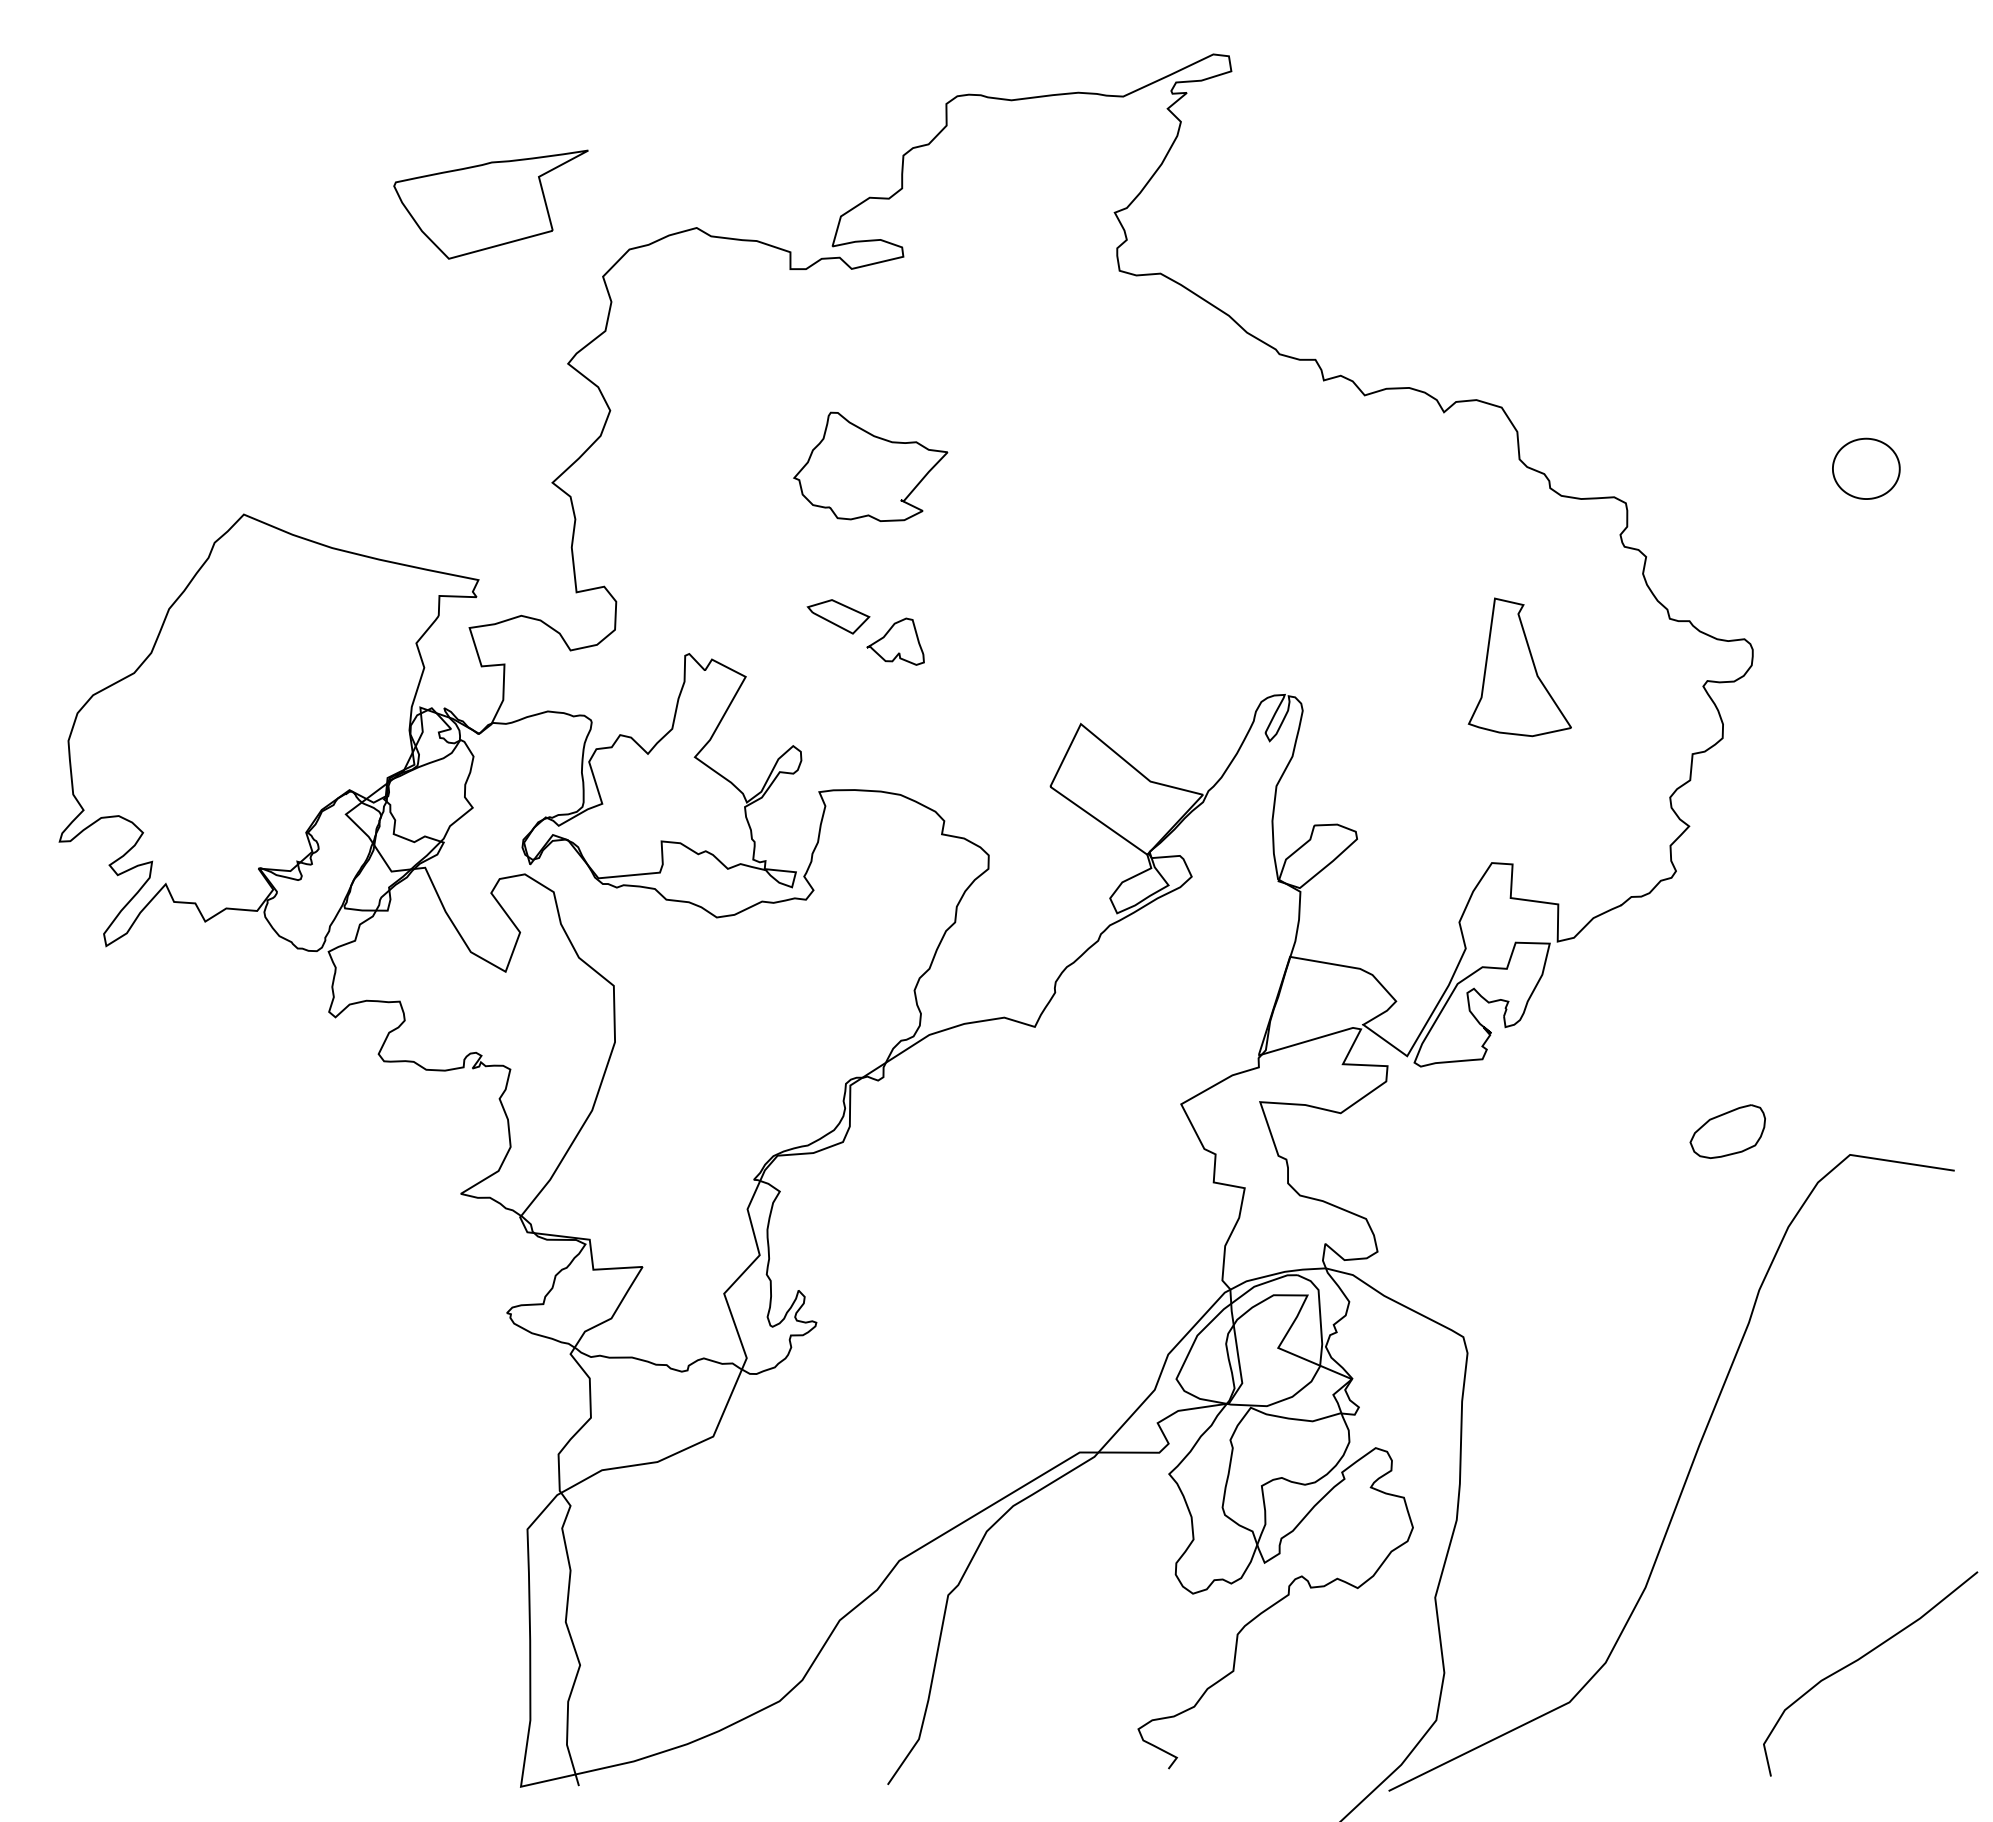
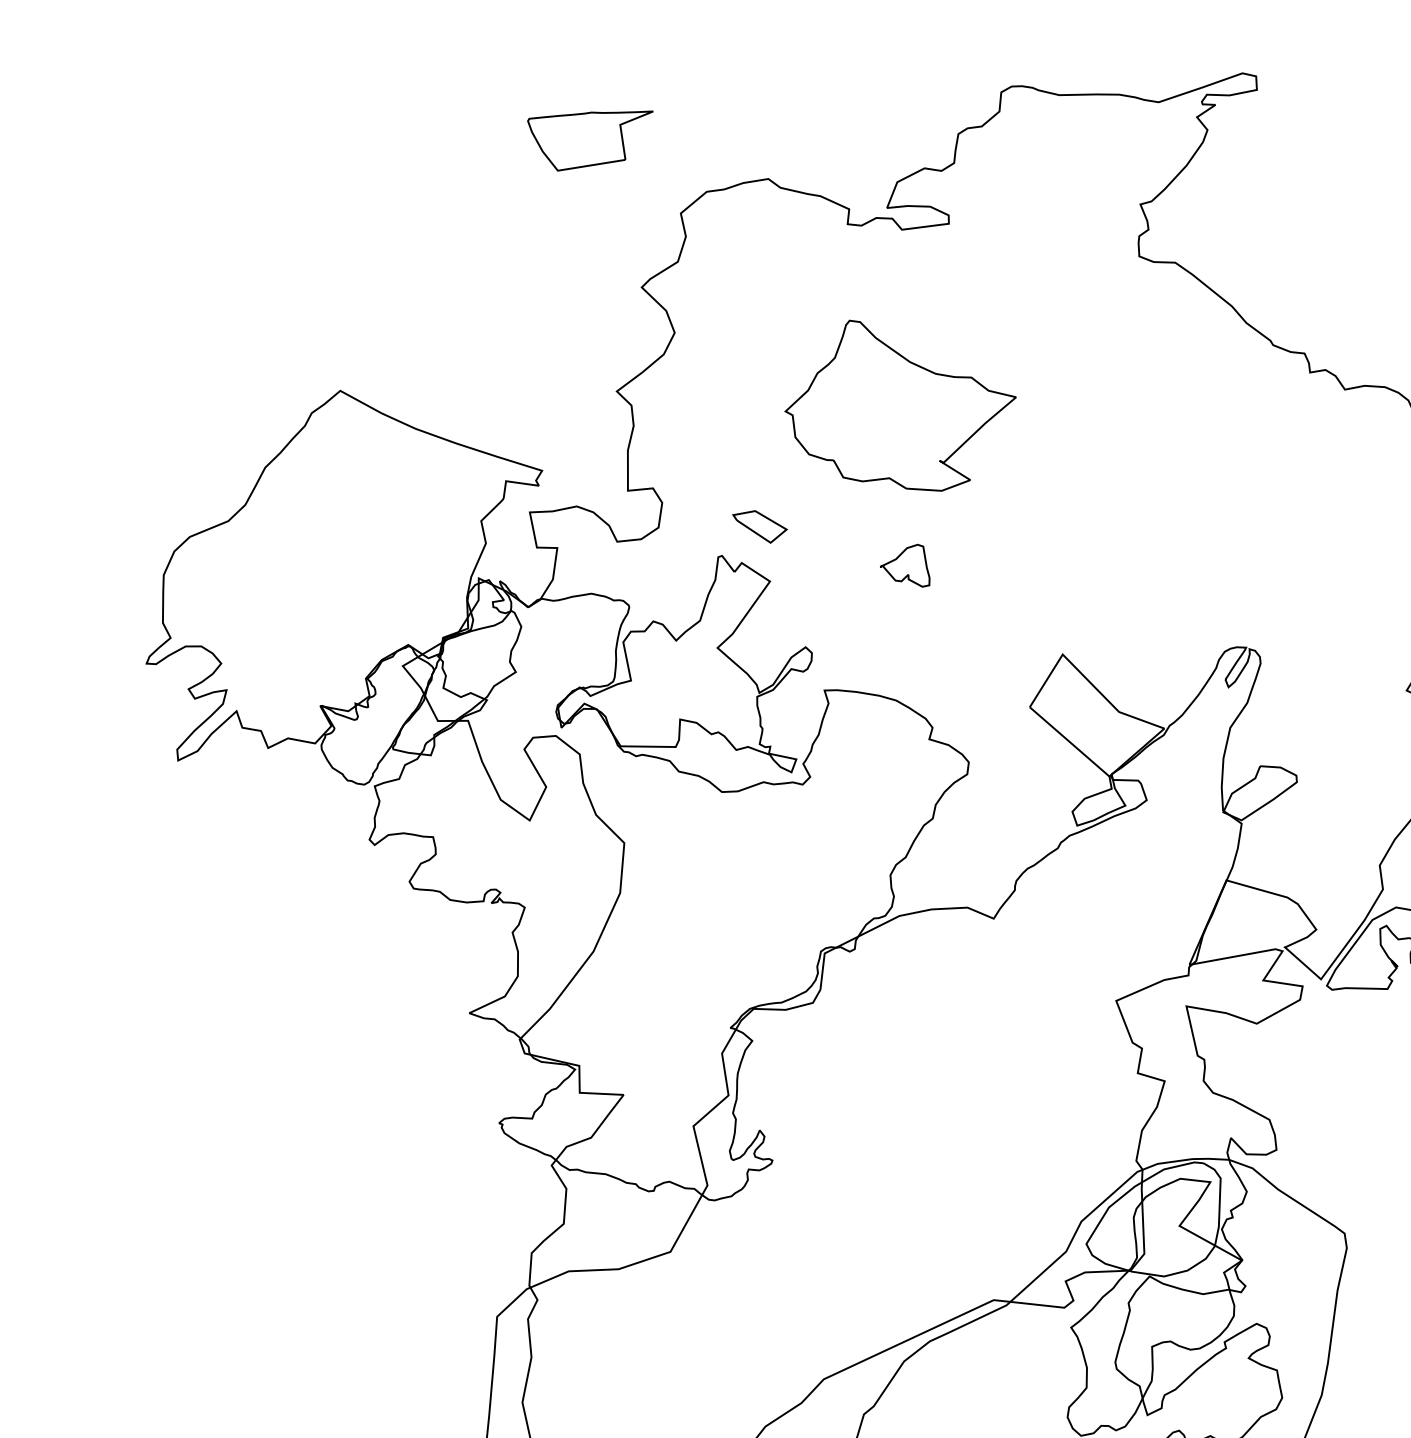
part: (490, 204) -> (587, 138), size x0.71
part: (870, 466) -> (900, 406), size x1.67
part: (838, 616) -> (759, 526), moved

